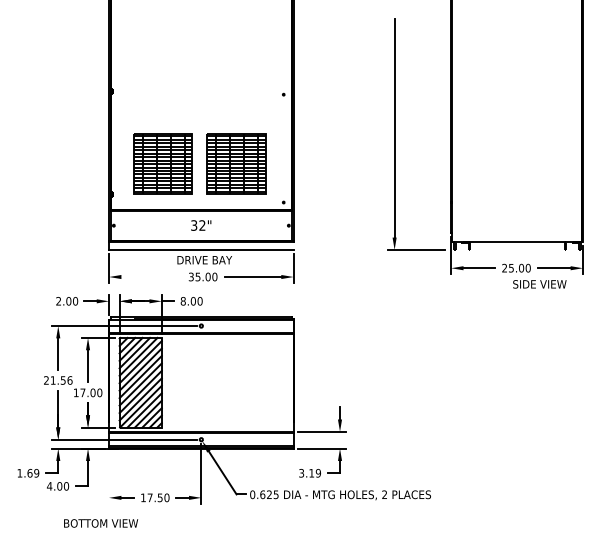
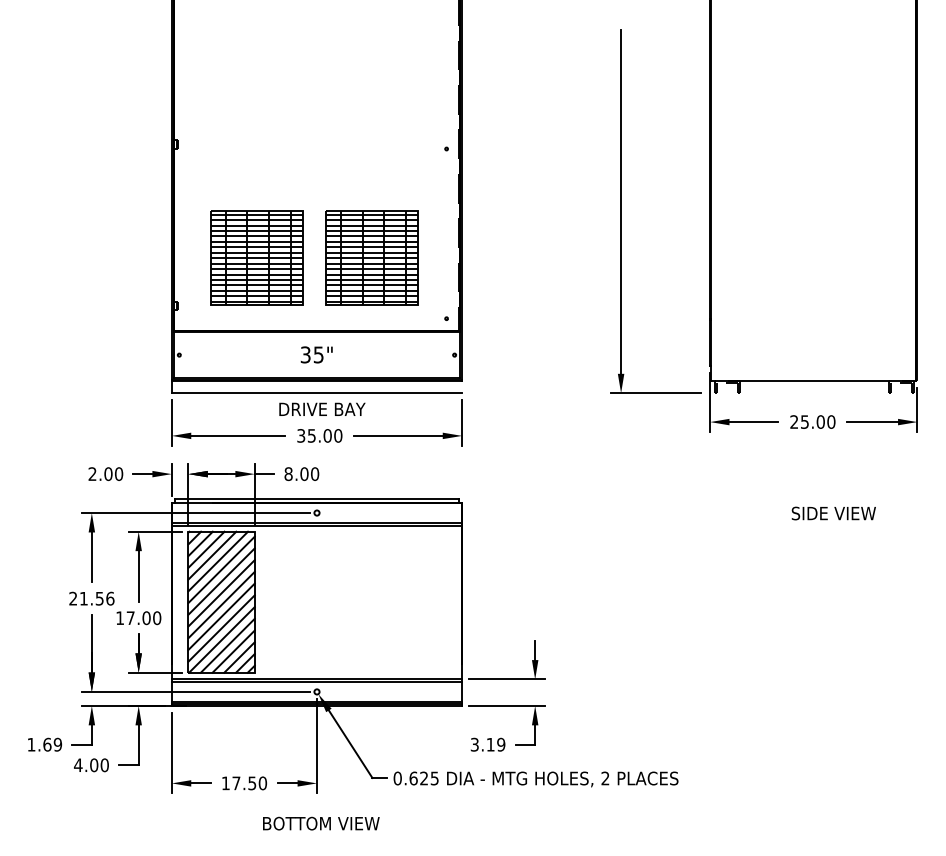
text: (202, 225) -> (318, 354), 32" -> 35"
line: (151, 277) -> (238, 436), added
text: (539, 284) -> (833, 513), moved
line: (109, 478) -> (172, 752), added
text: (101, 523) -> (321, 823), moved

